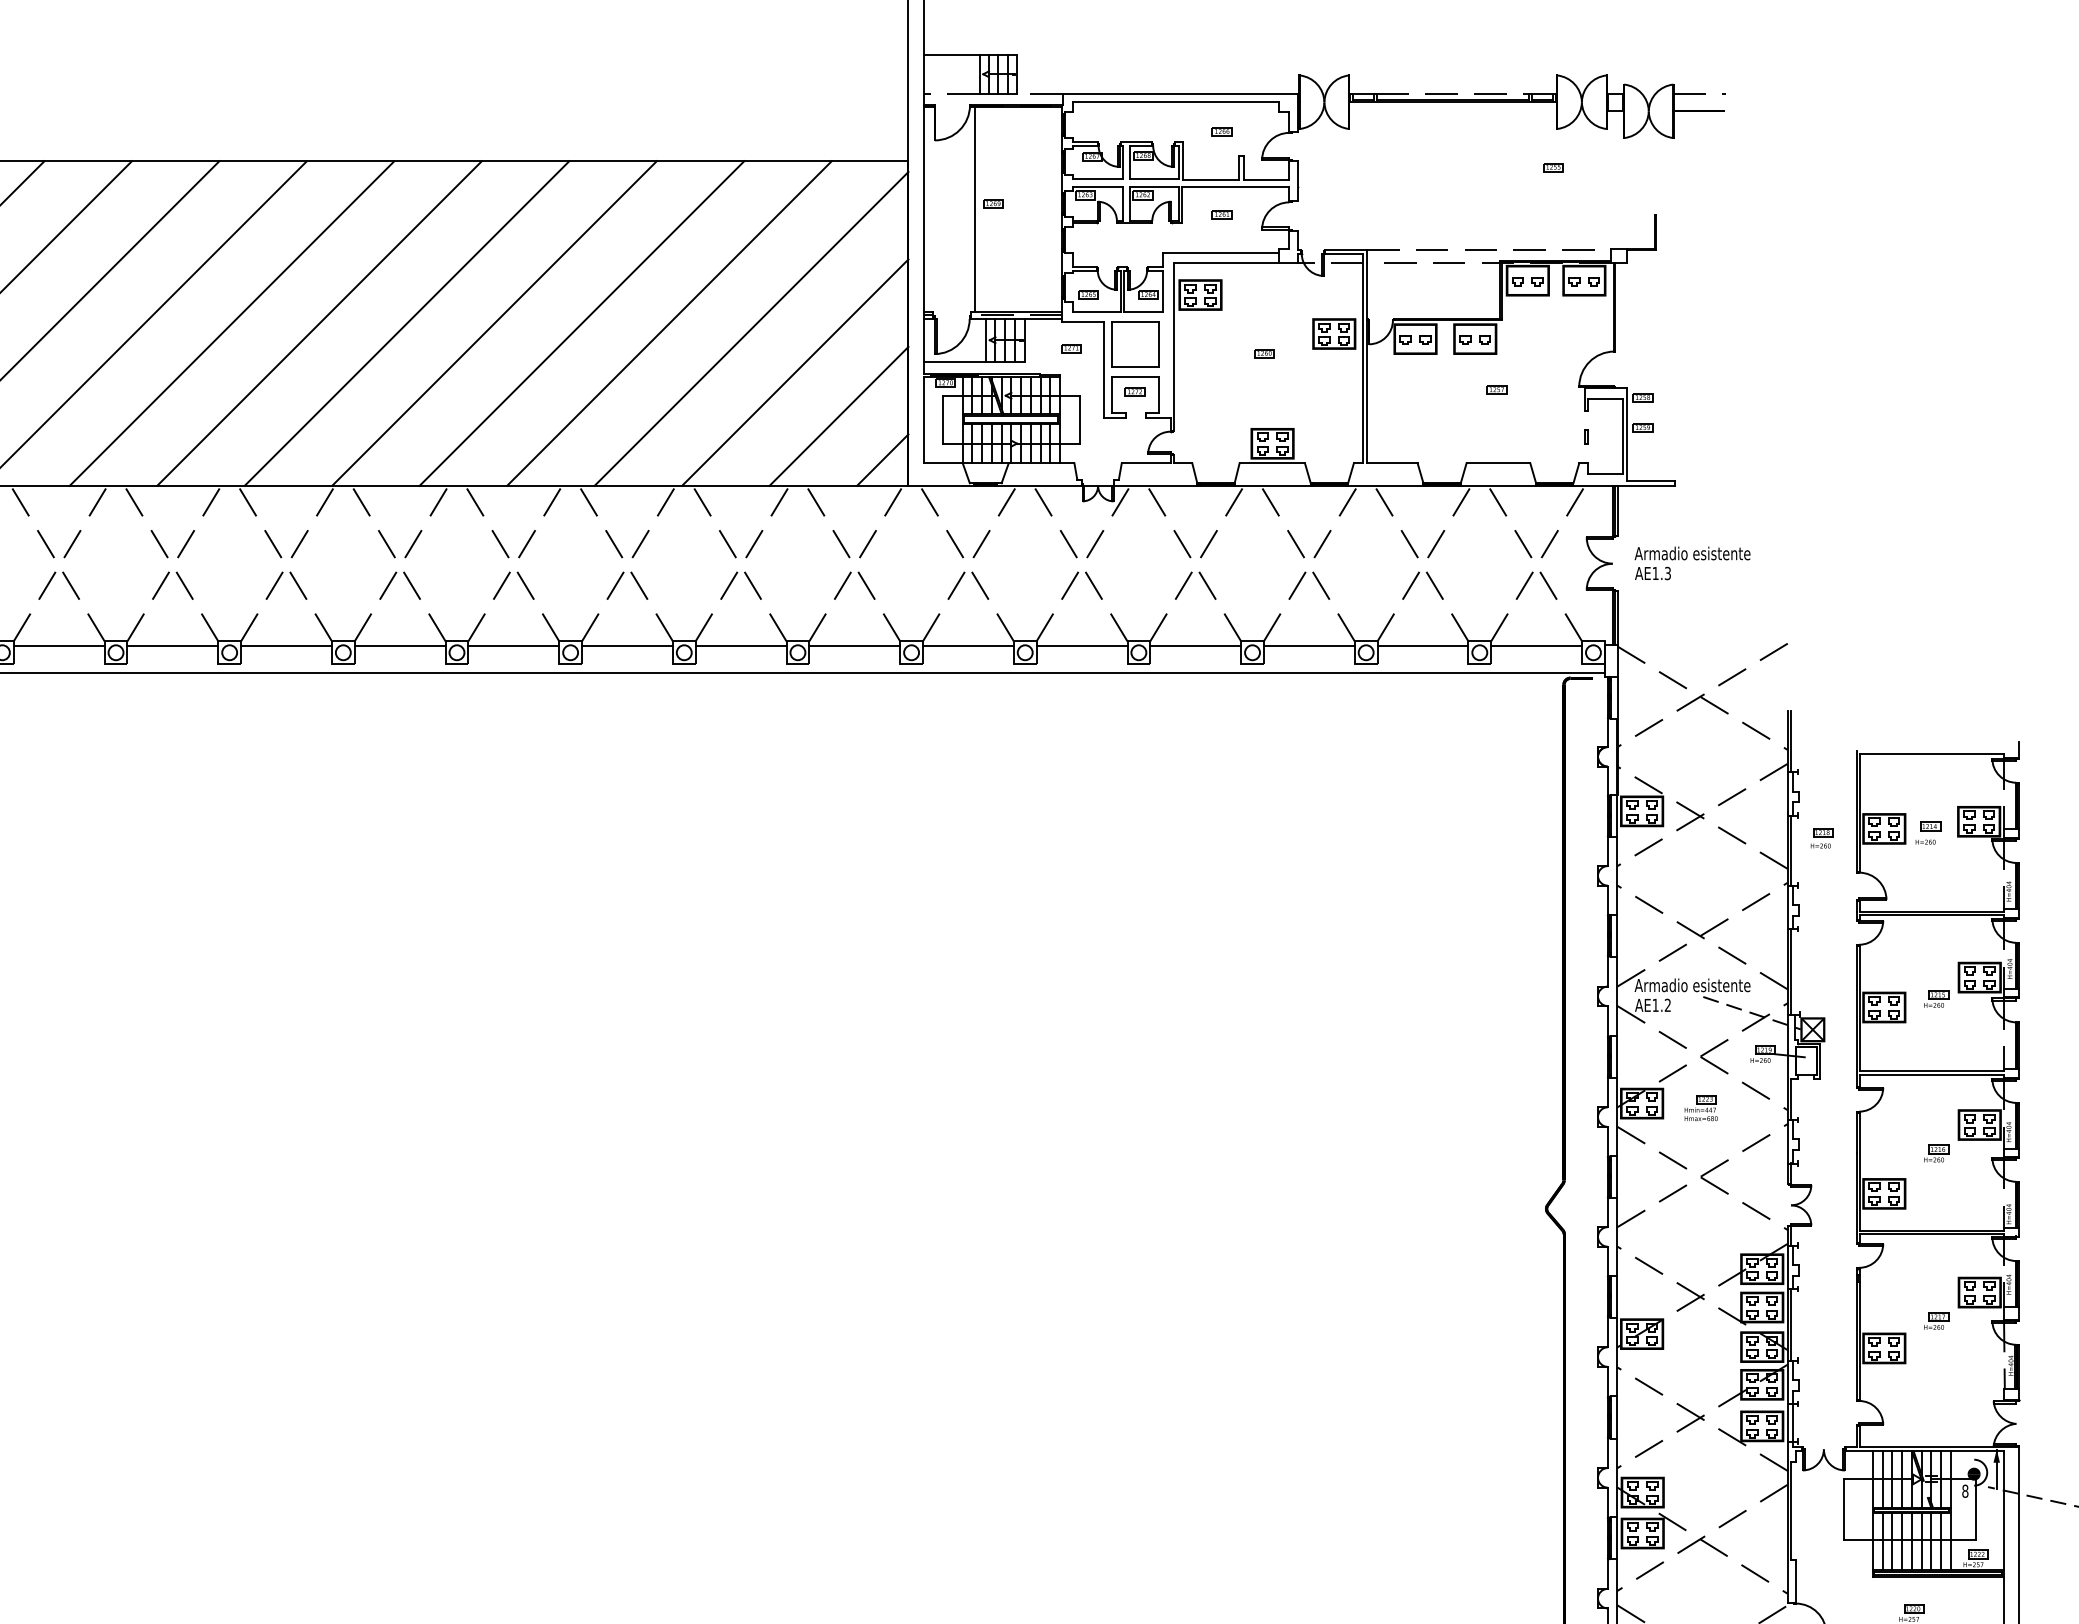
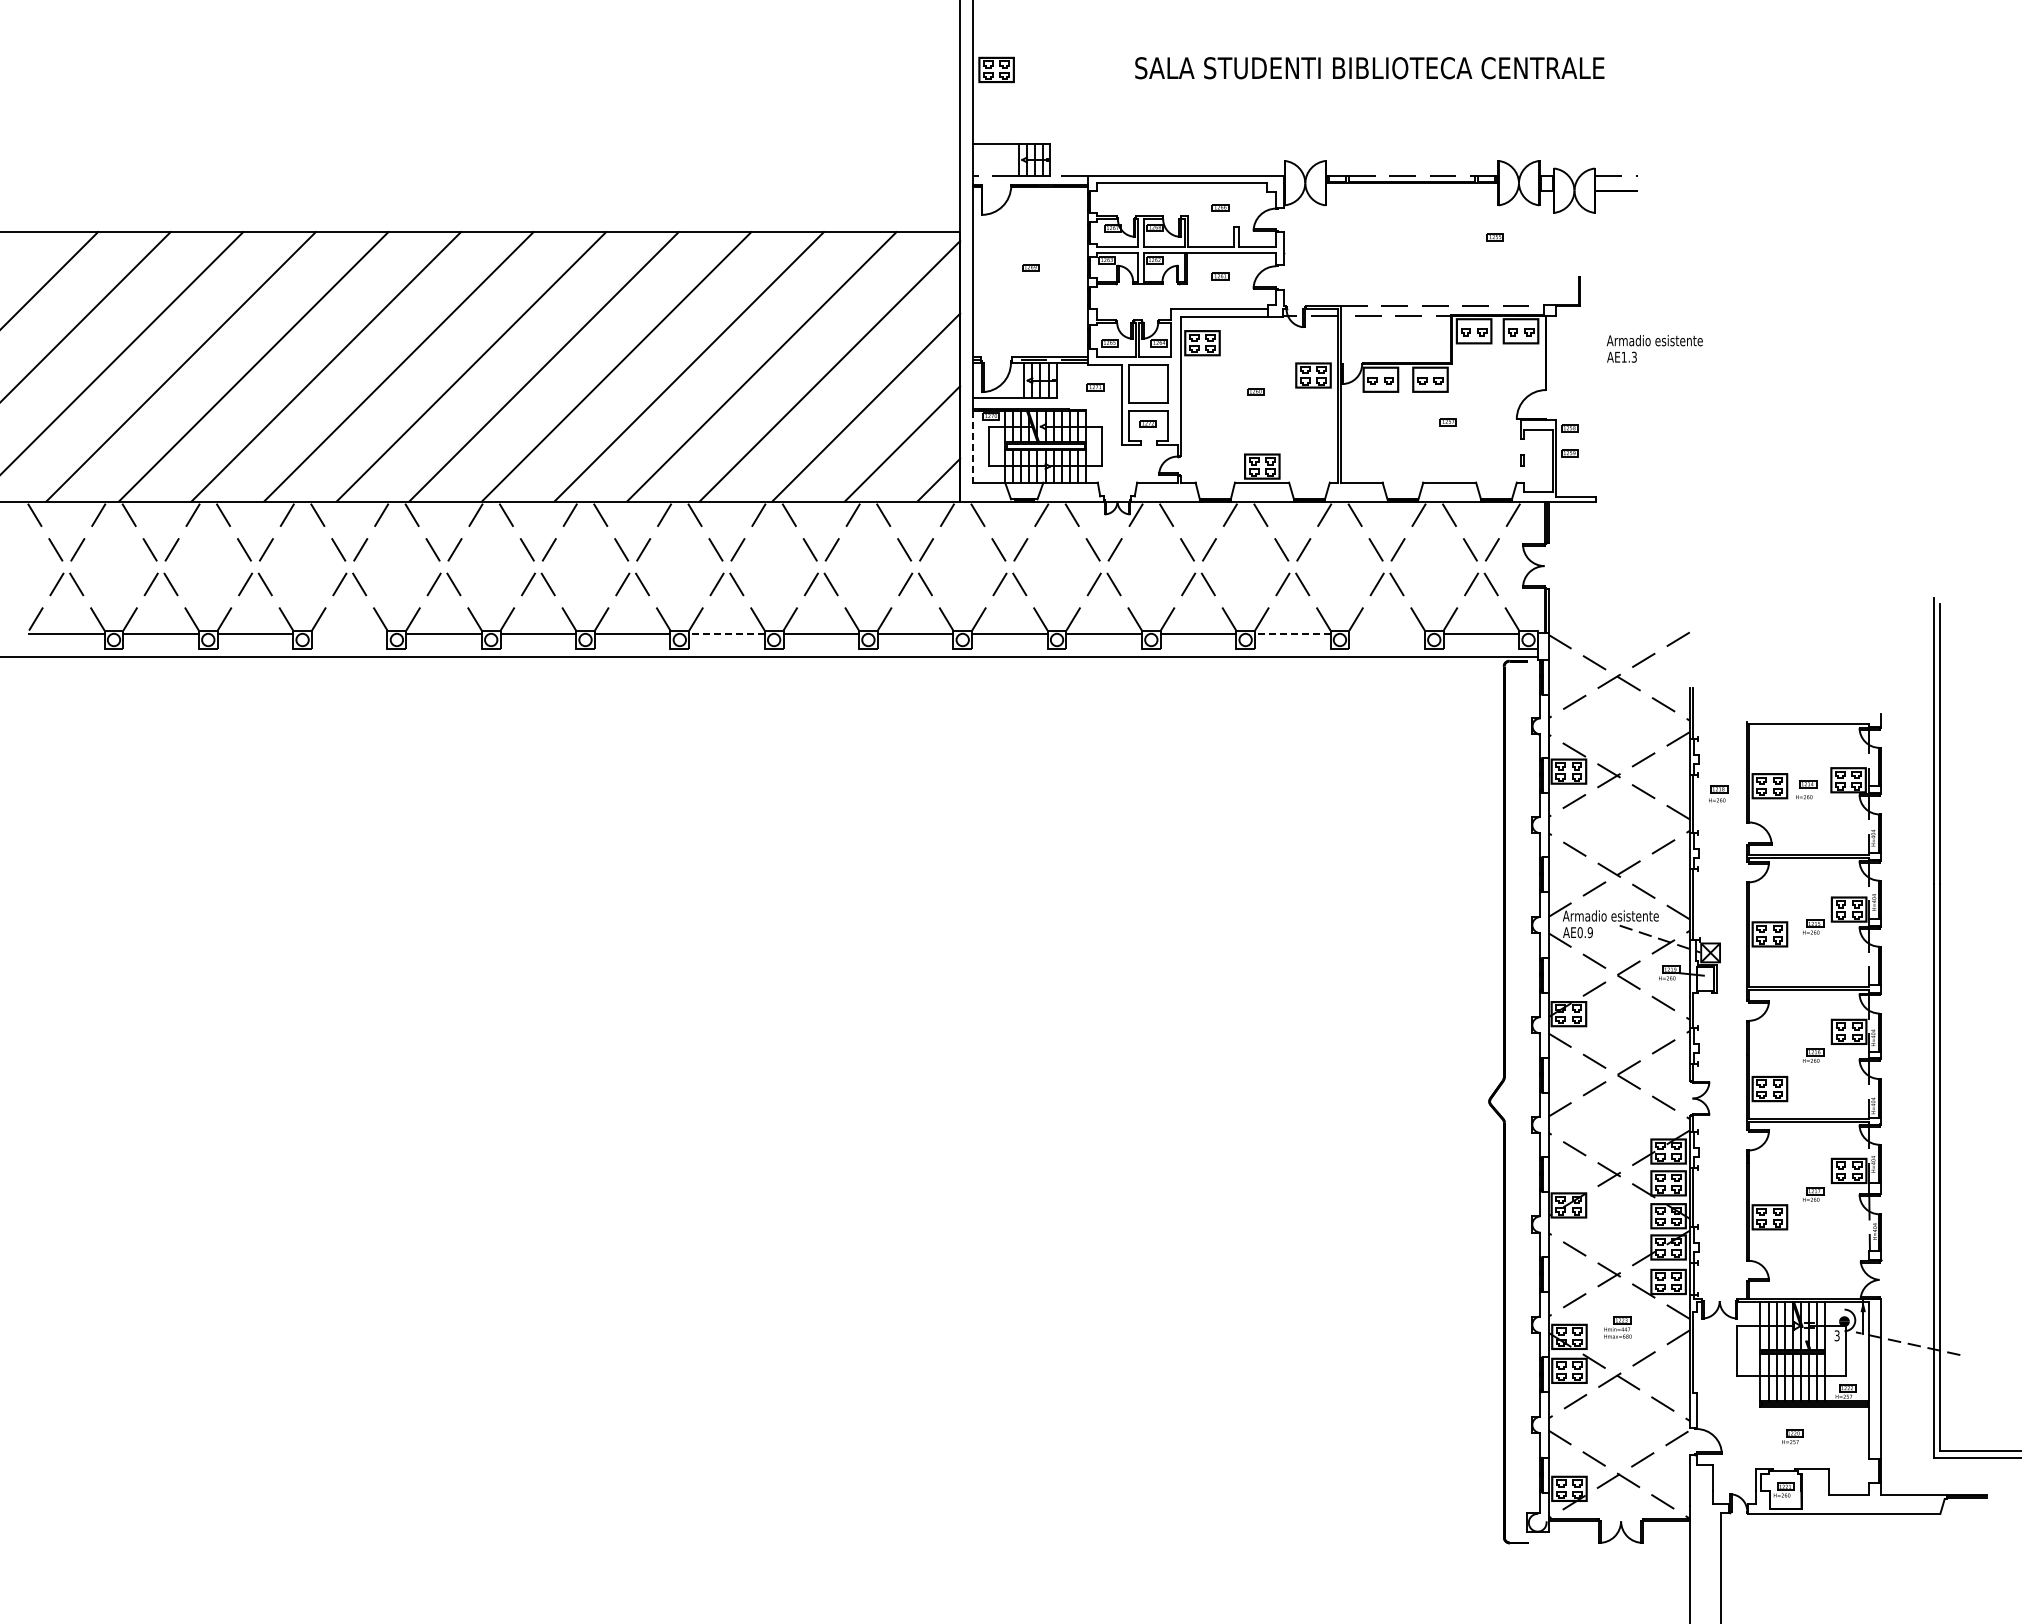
line: (975, 208) -> (1015, 271), removed
line: (923, 419) -> (972, 446), solid -> dashed
text: (1692, 562) -> (1654, 348), moved
line: (172, 646) -> (349, 634), removed
line: (626, 646) -> (726, 634), solid -> dashed
line: (1308, 646) -> (1292, 634), solid -> dashed
line: (1422, 646) -> (1386, 634), removed
text: (1660, 1005) -> (1584, 932), AE1.2 -> AE0.9
part: (1700, 1107) -> (1617, 1327), moved
text: (1964, 1490) -> (1836, 1335), 8 -> 3

